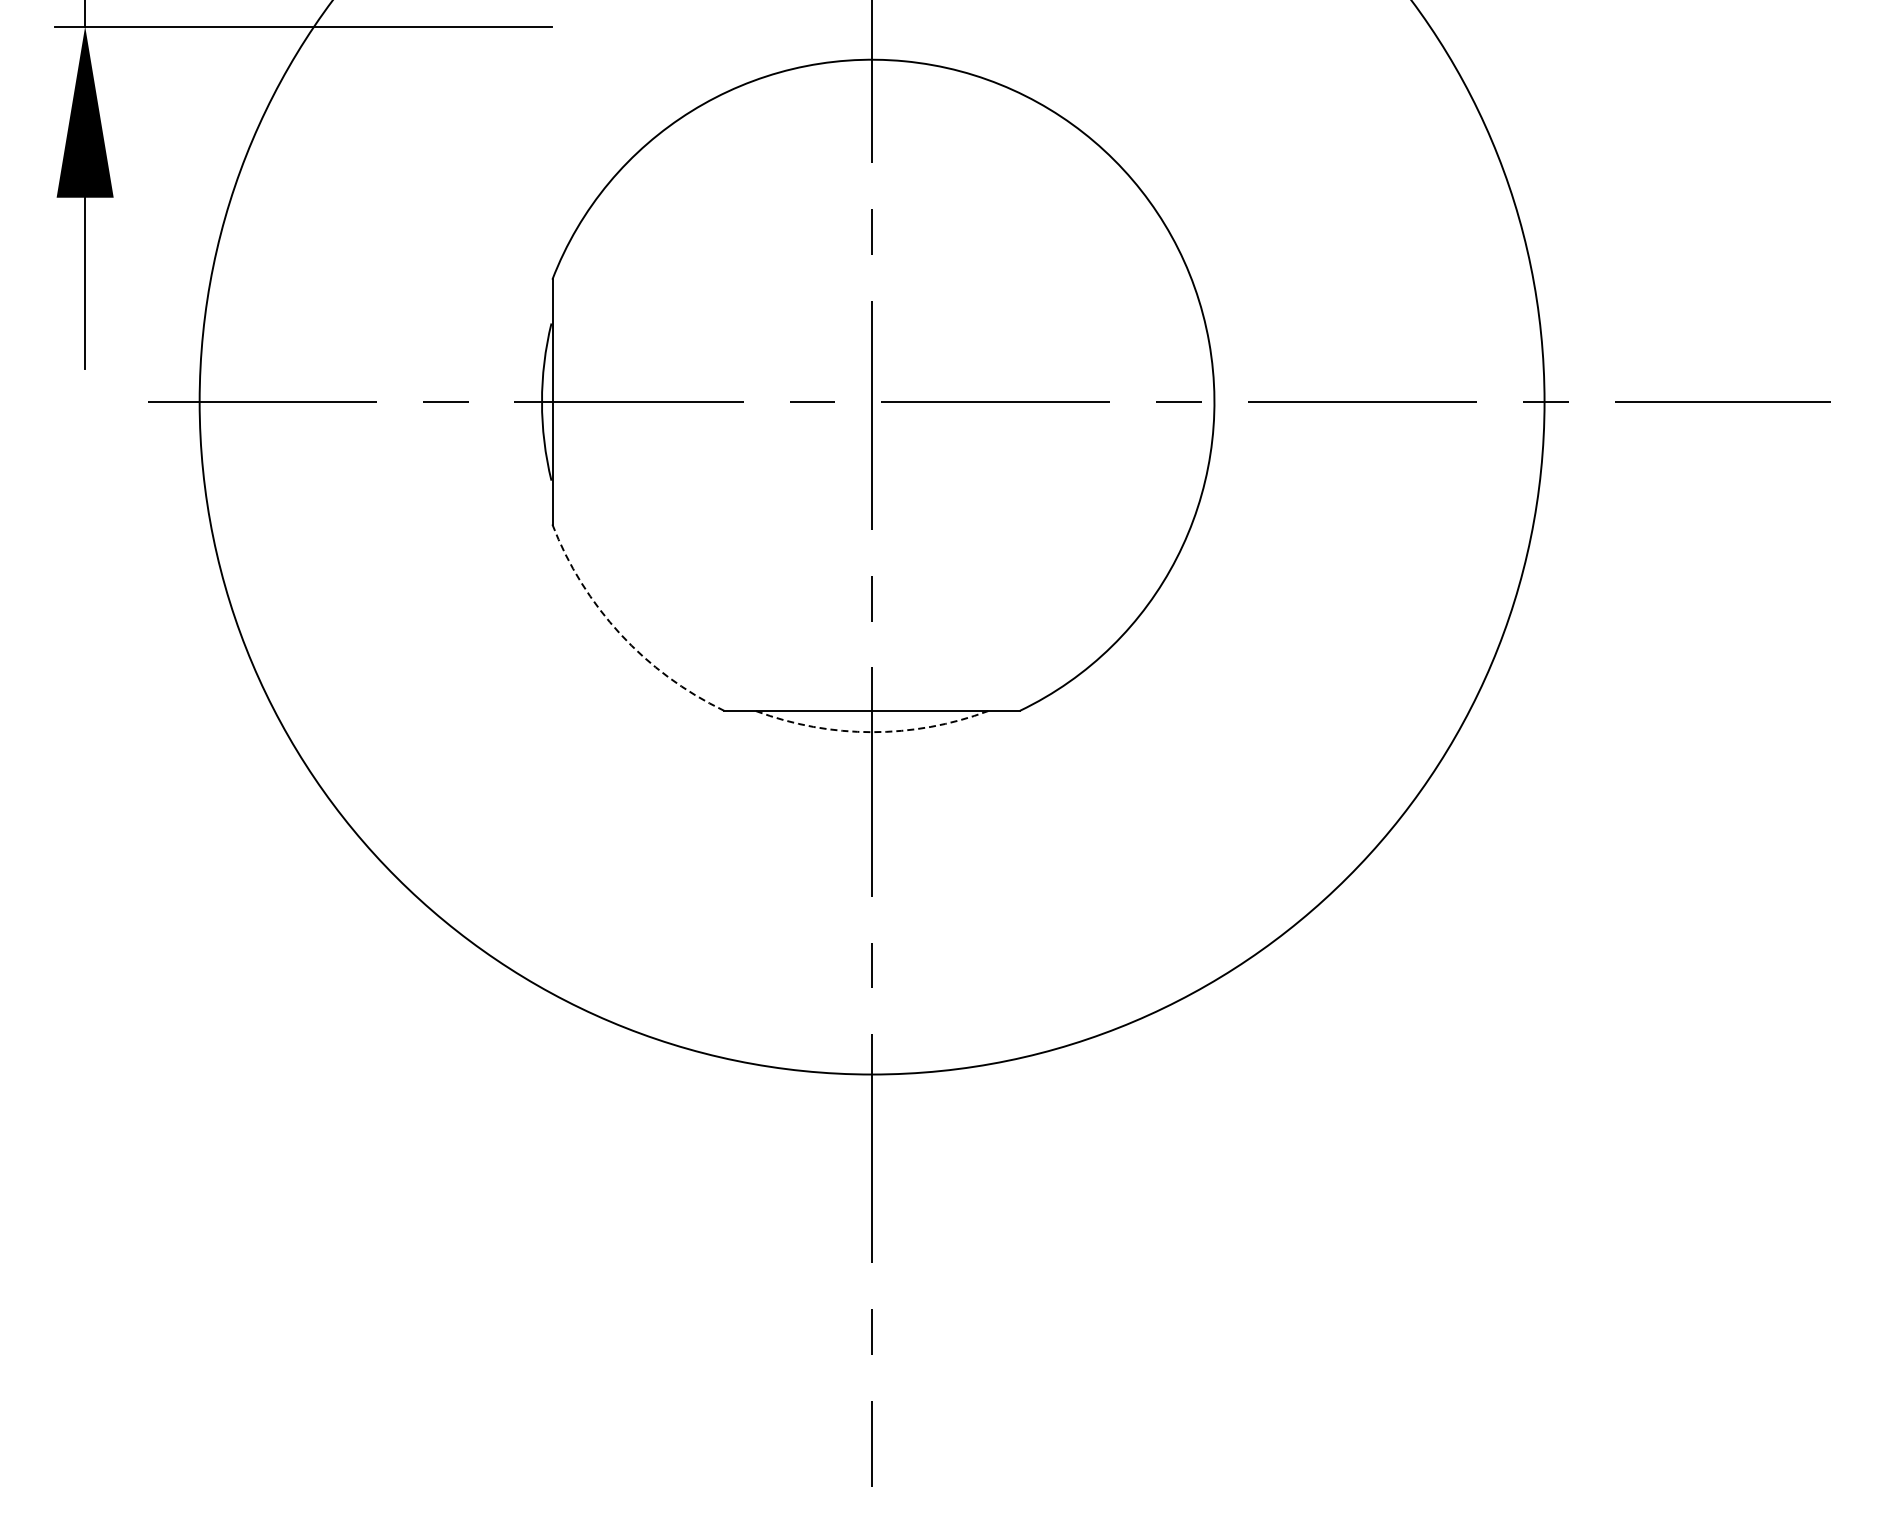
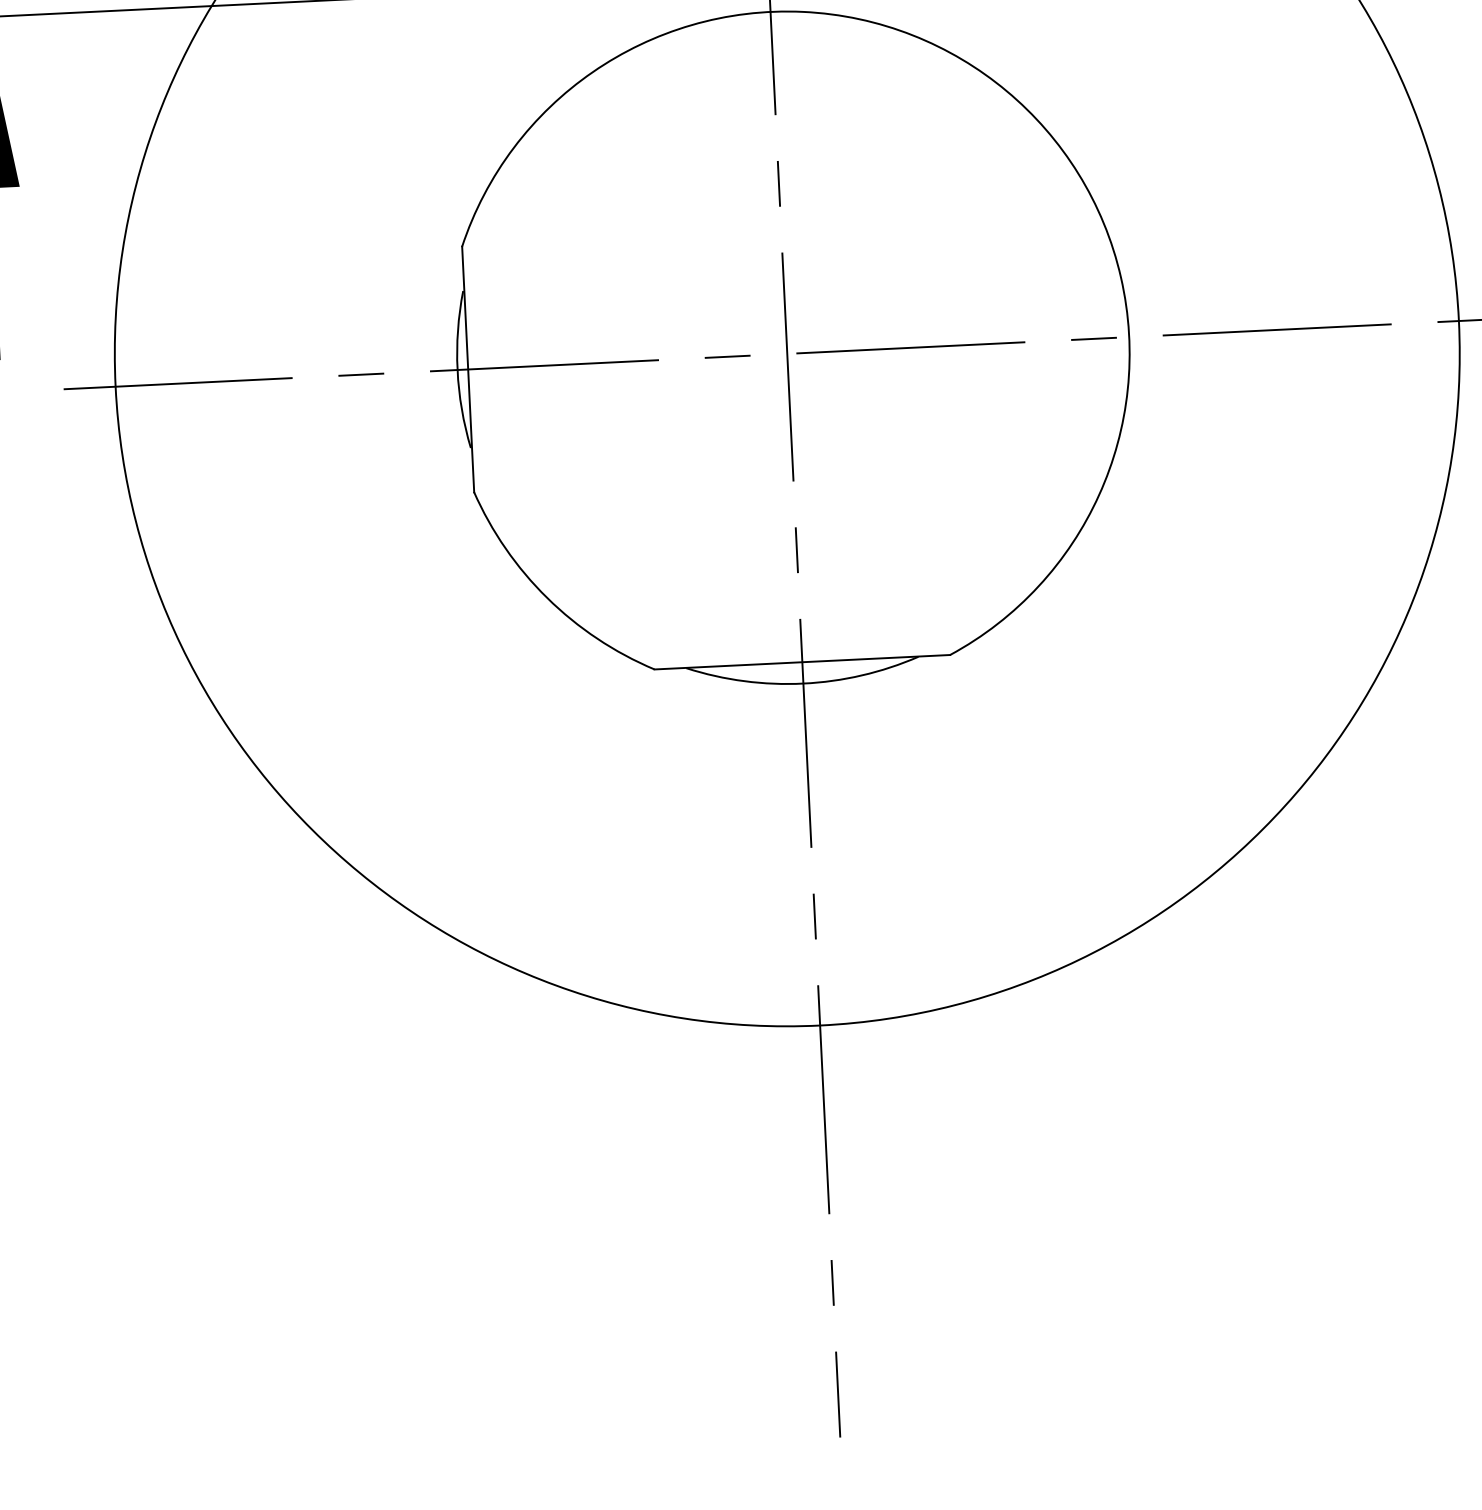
arc: (620, 634) -> (547, 598), dashed -> solid
arc: (872, 732) -> (803, 683), dashed -> solid

